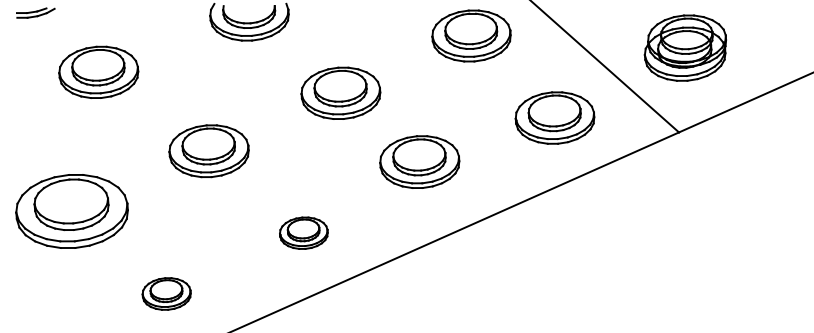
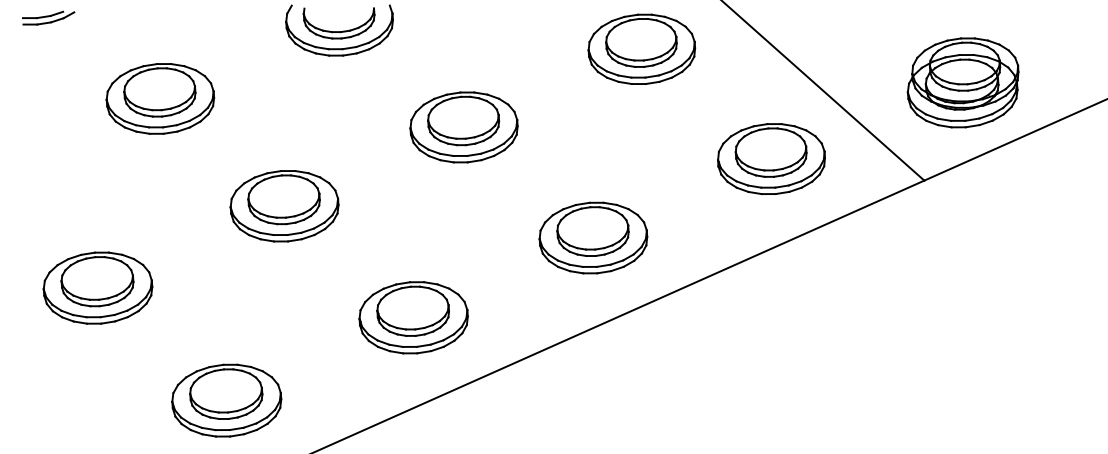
part: (685, 47) -> (962, 82), moved
part: (98, 72) -> (160, 98), moved
part: (555, 118) -> (771, 159), moved
part: (419, 161) -> (593, 237), moved
part: (71, 210) -> (97, 287), size x0.71
part: (303, 232) -> (413, 317), size x1.67
part: (166, 293) -> (226, 400), size x1.67

